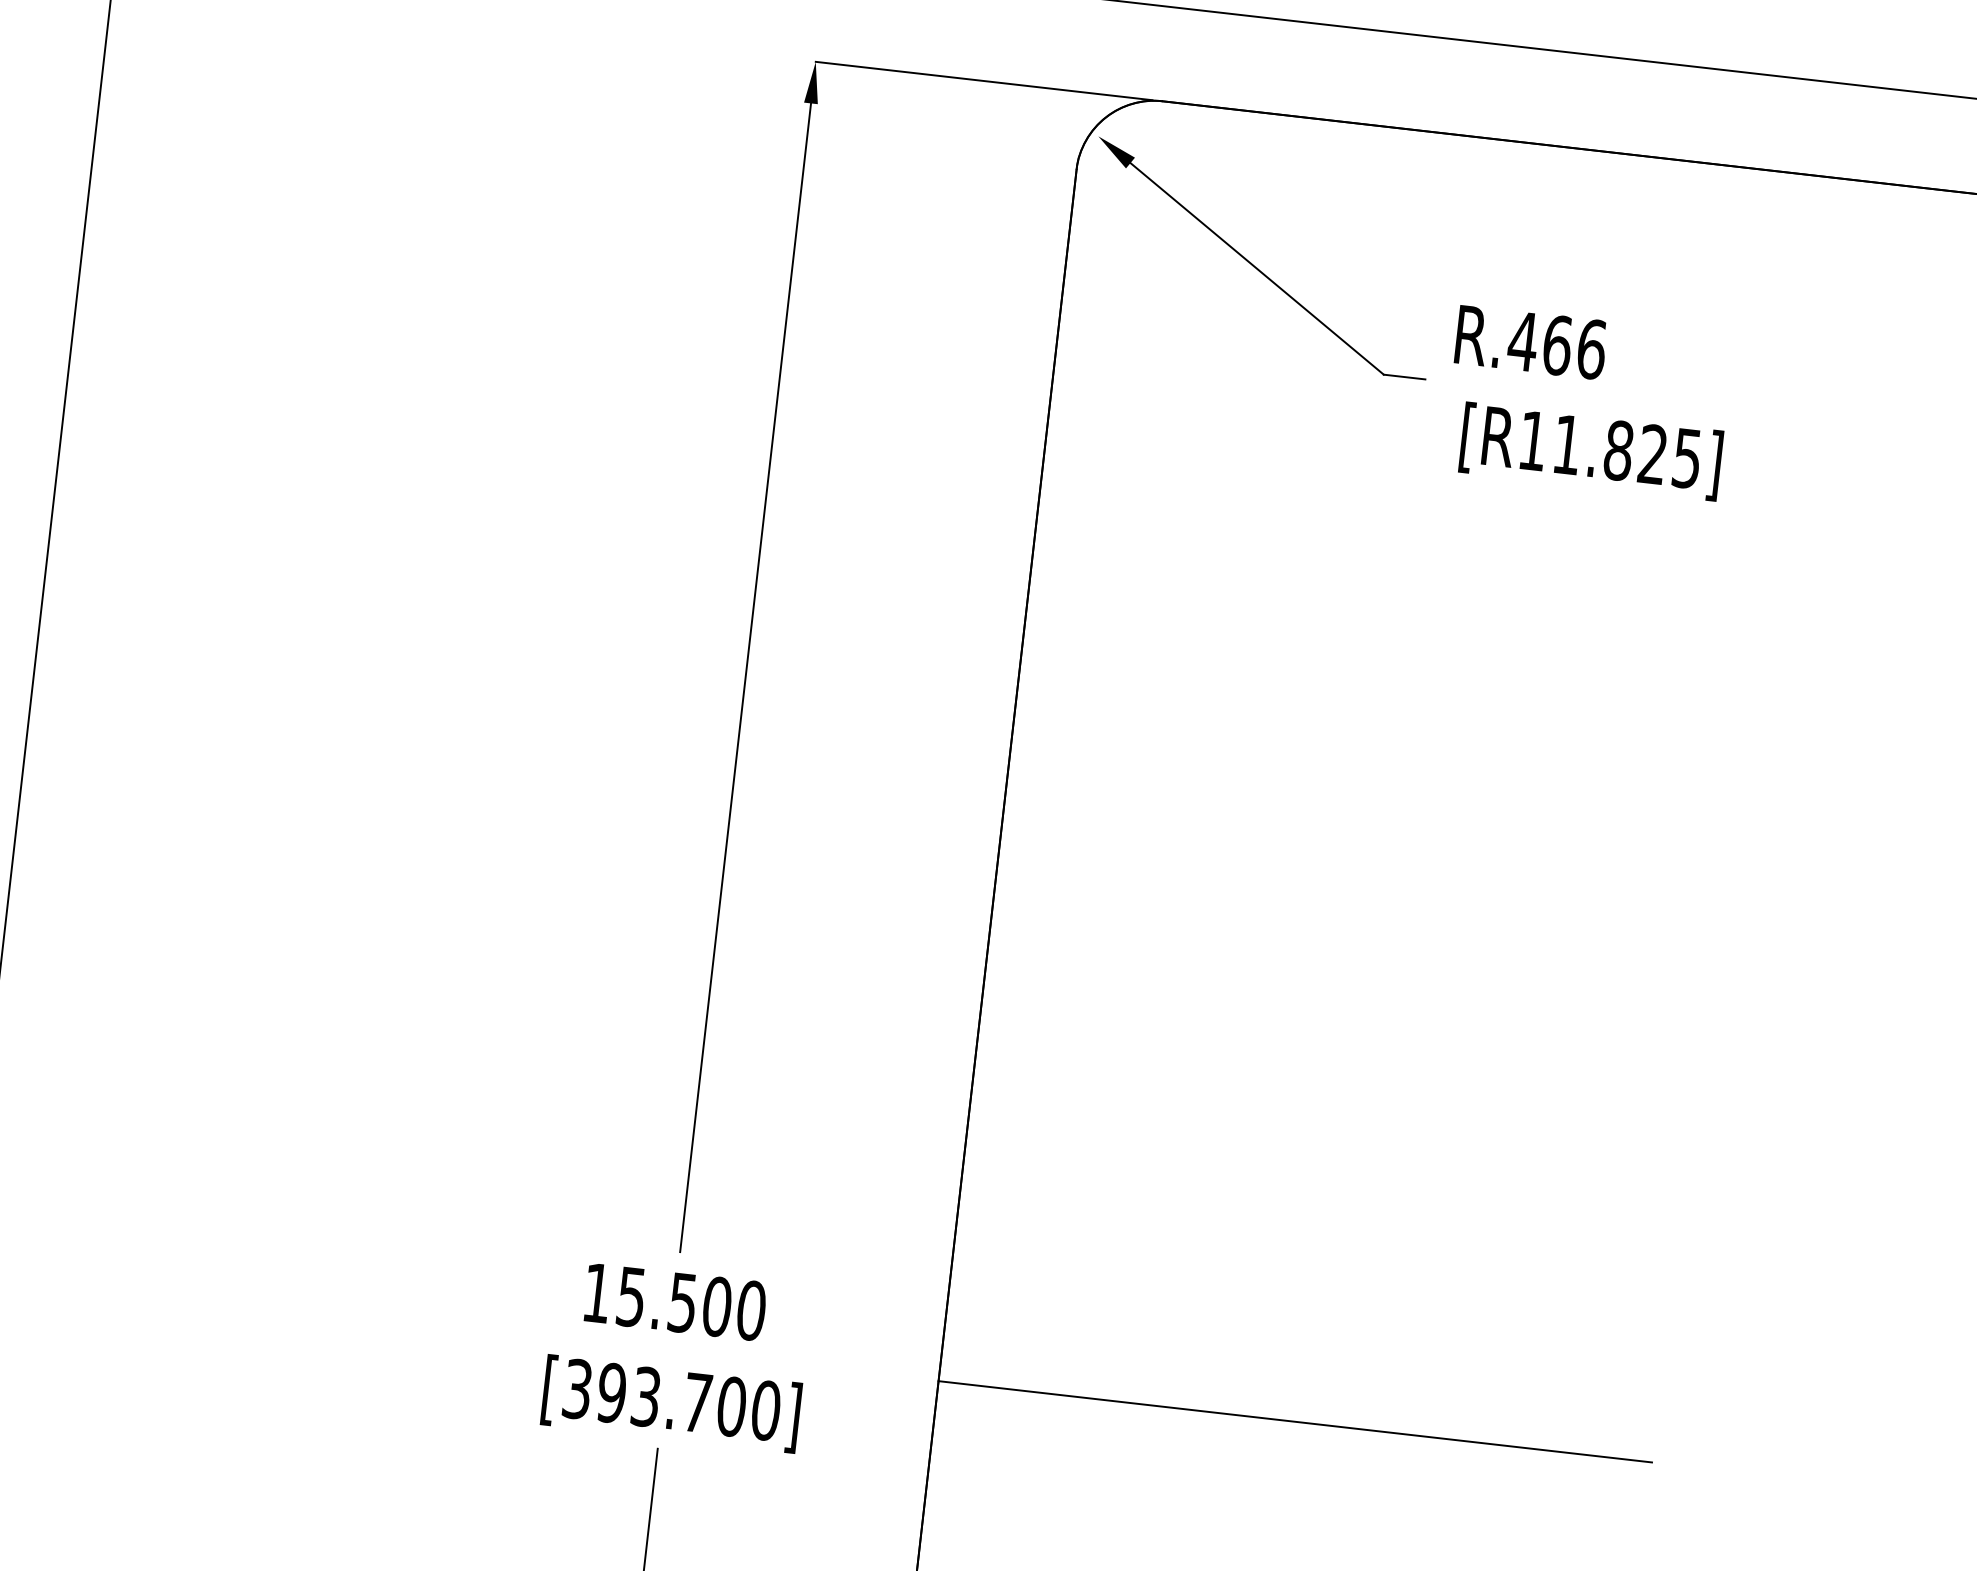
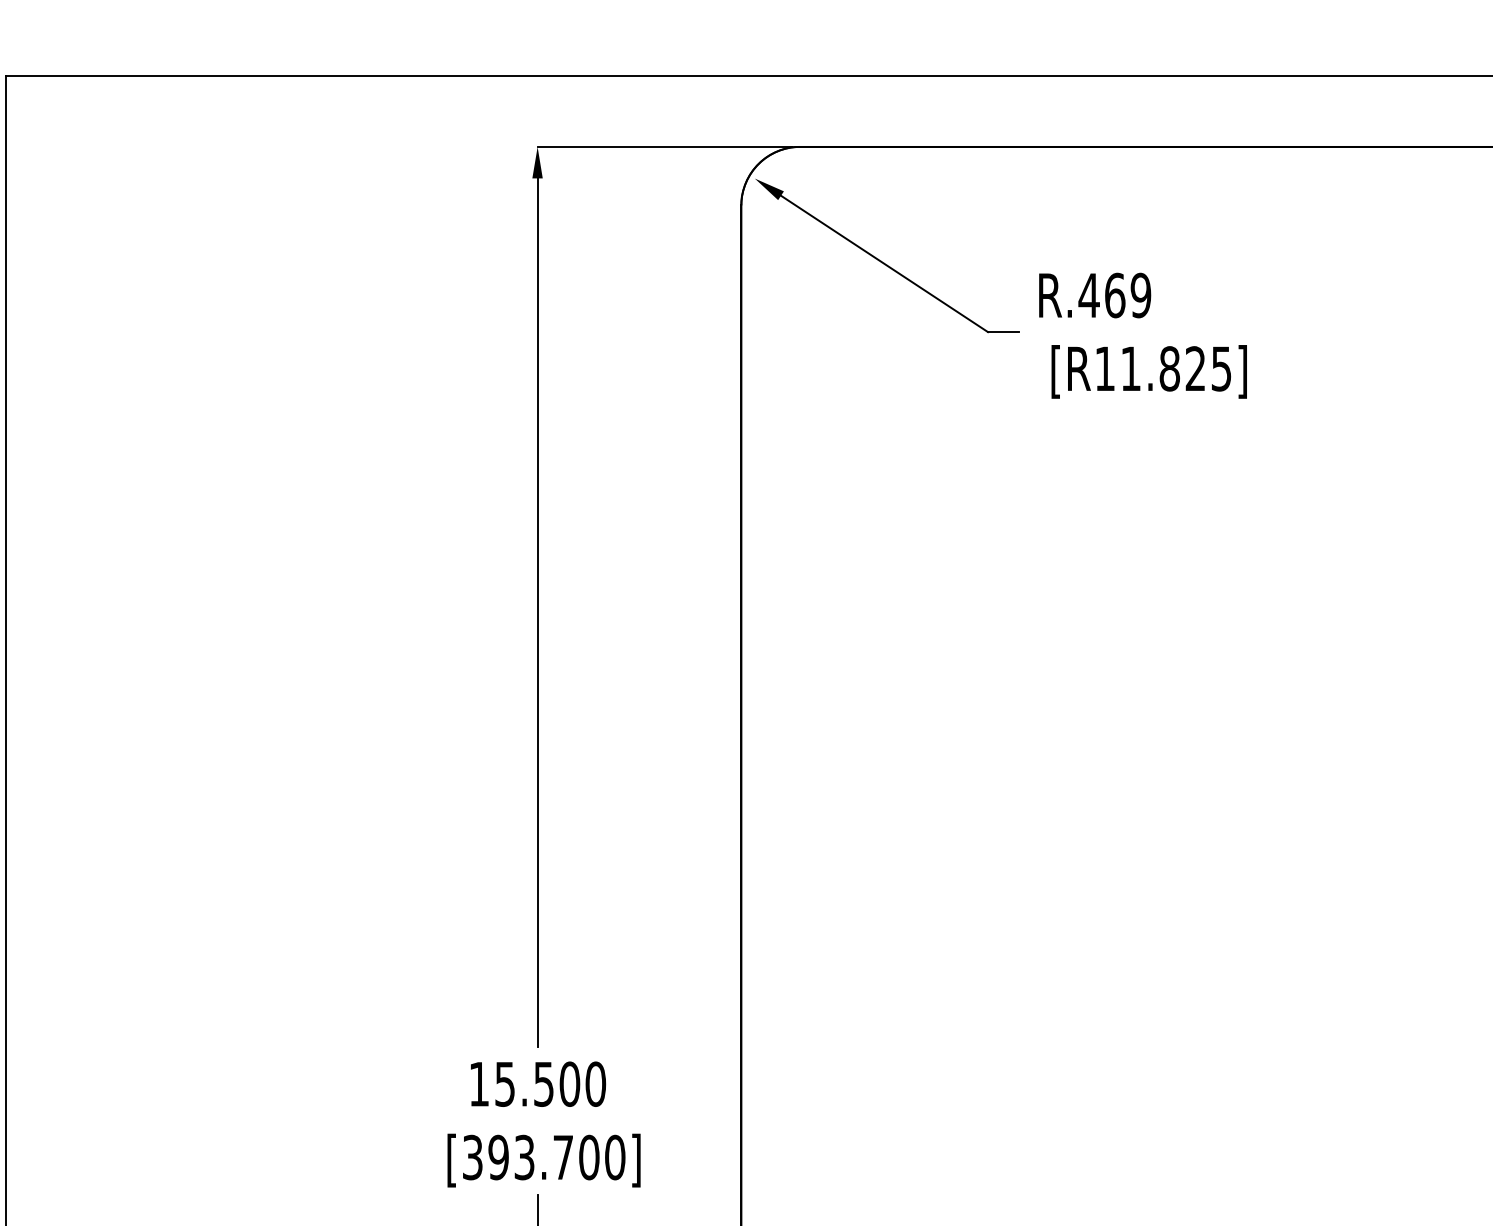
text: (1591, 349) -> (1140, 295), R.466 -> R.469
line: (1294, 1421) -> (1010, 1120), removed

